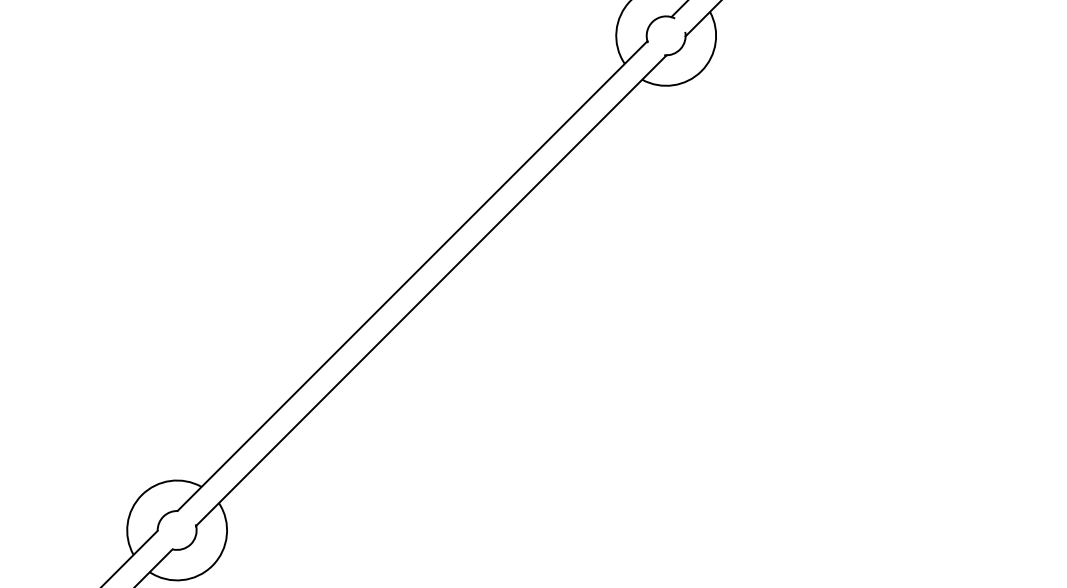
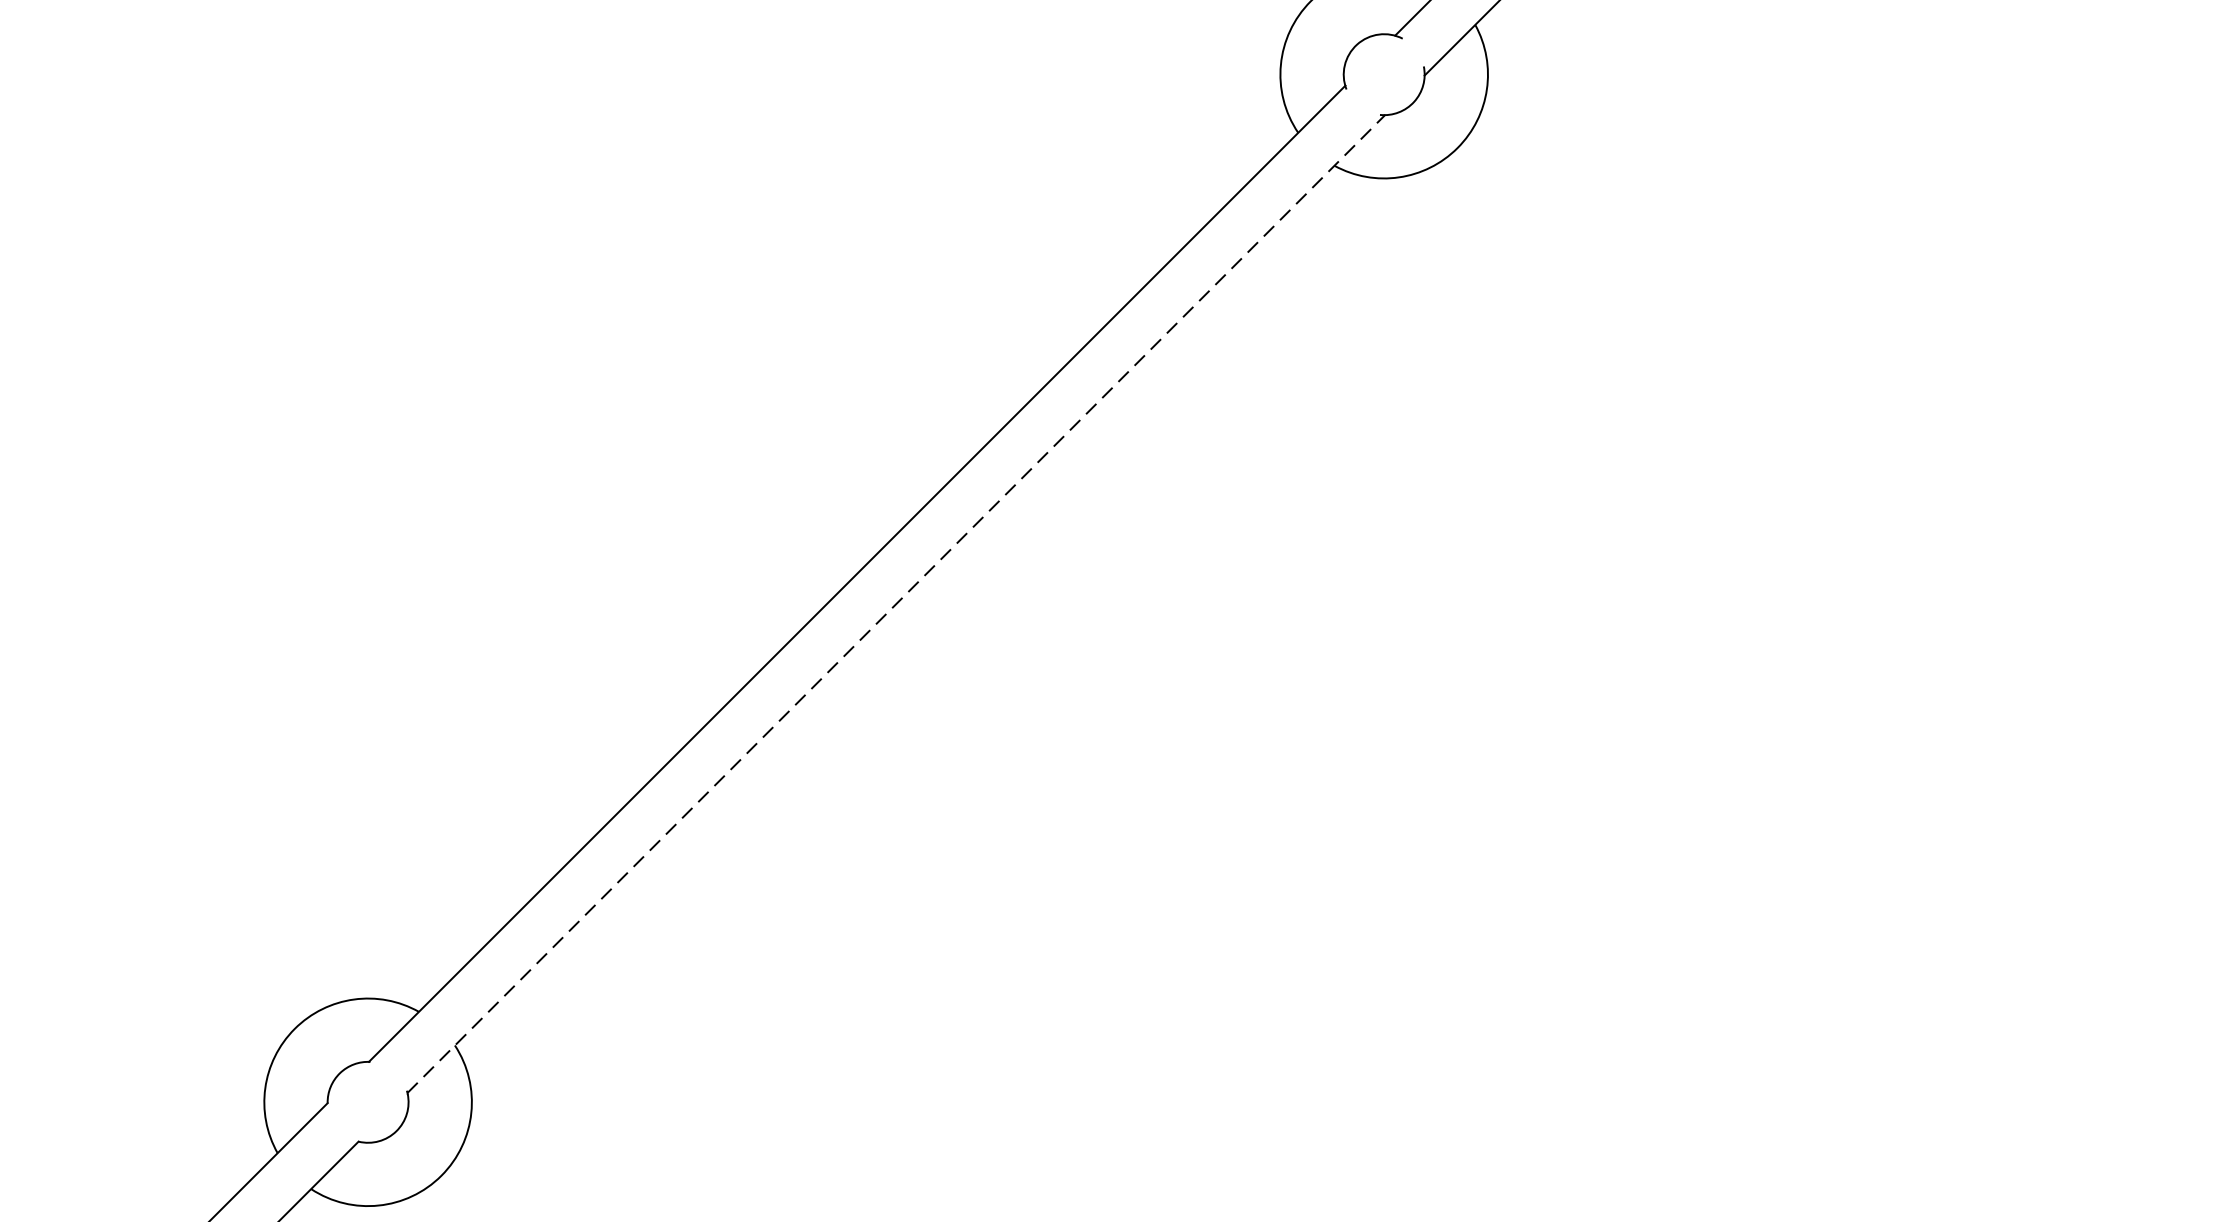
line: (431, 290) -> (896, 603), solid -> dashed

